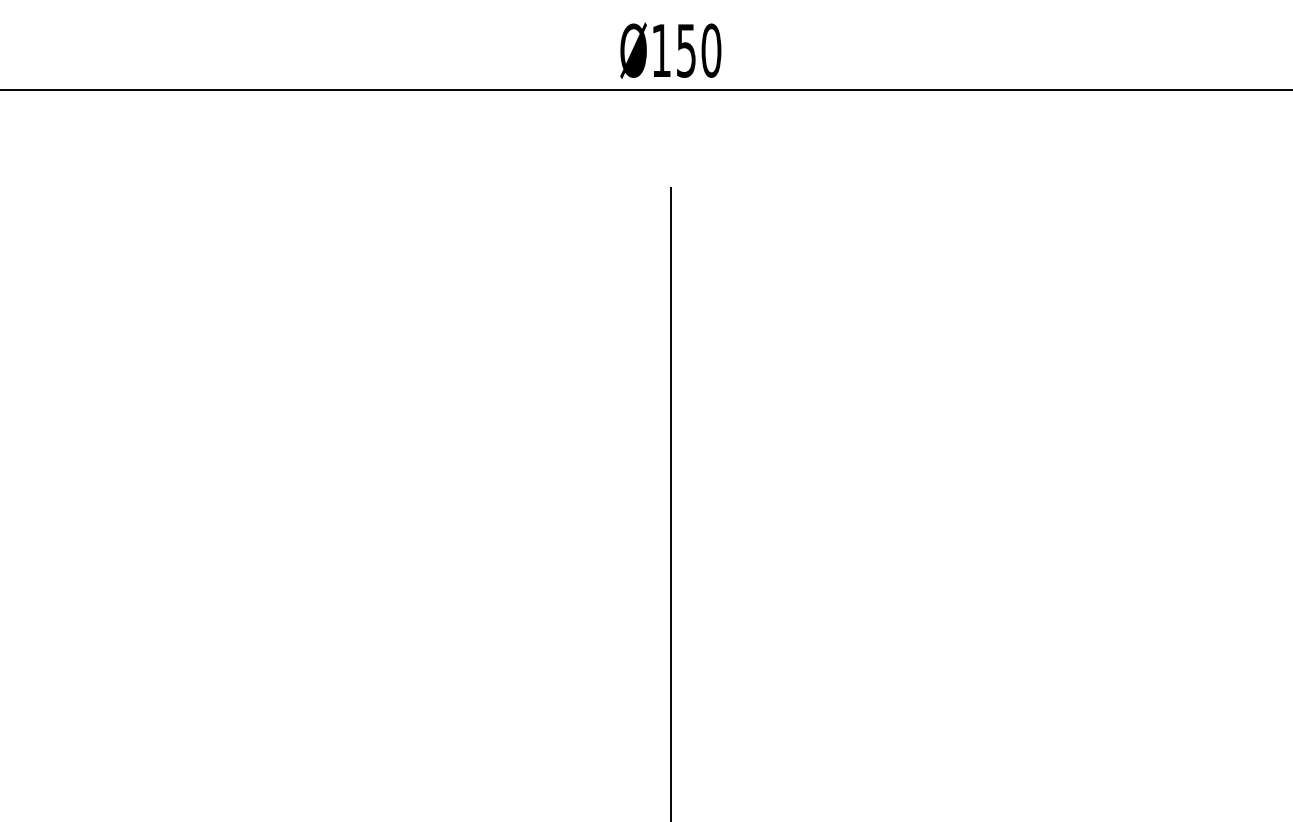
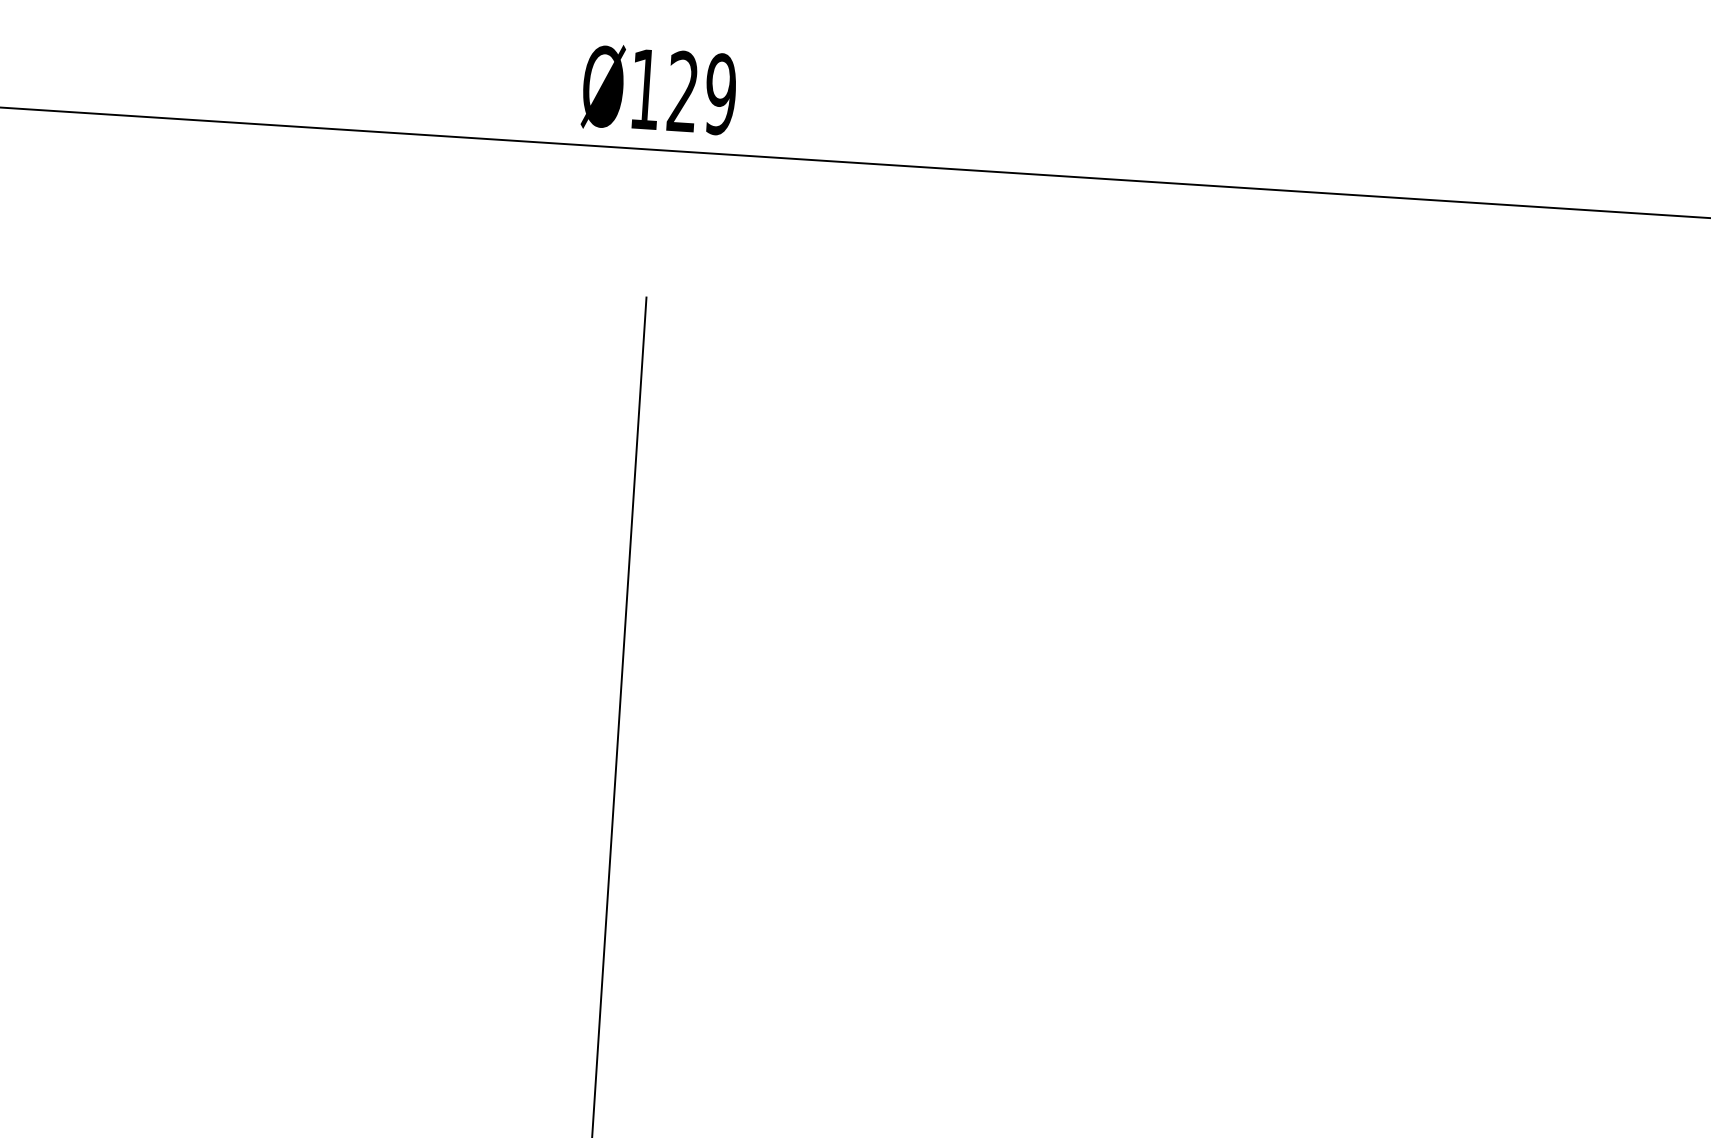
text: (699, 50) -> (702, 92), Ø150 -> Ø129

